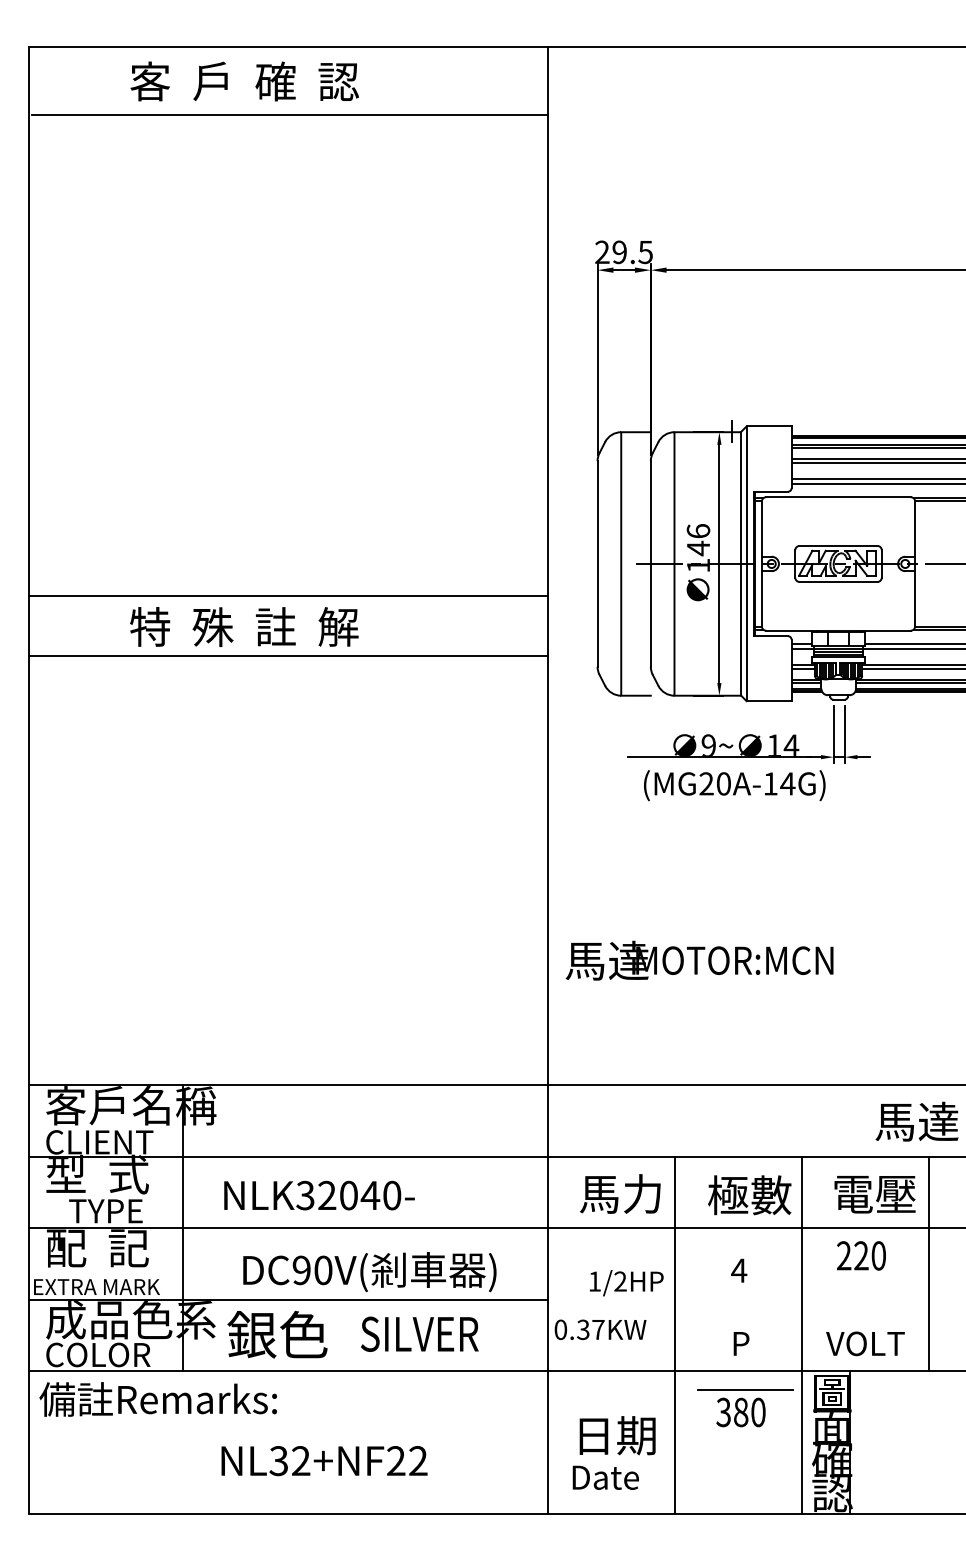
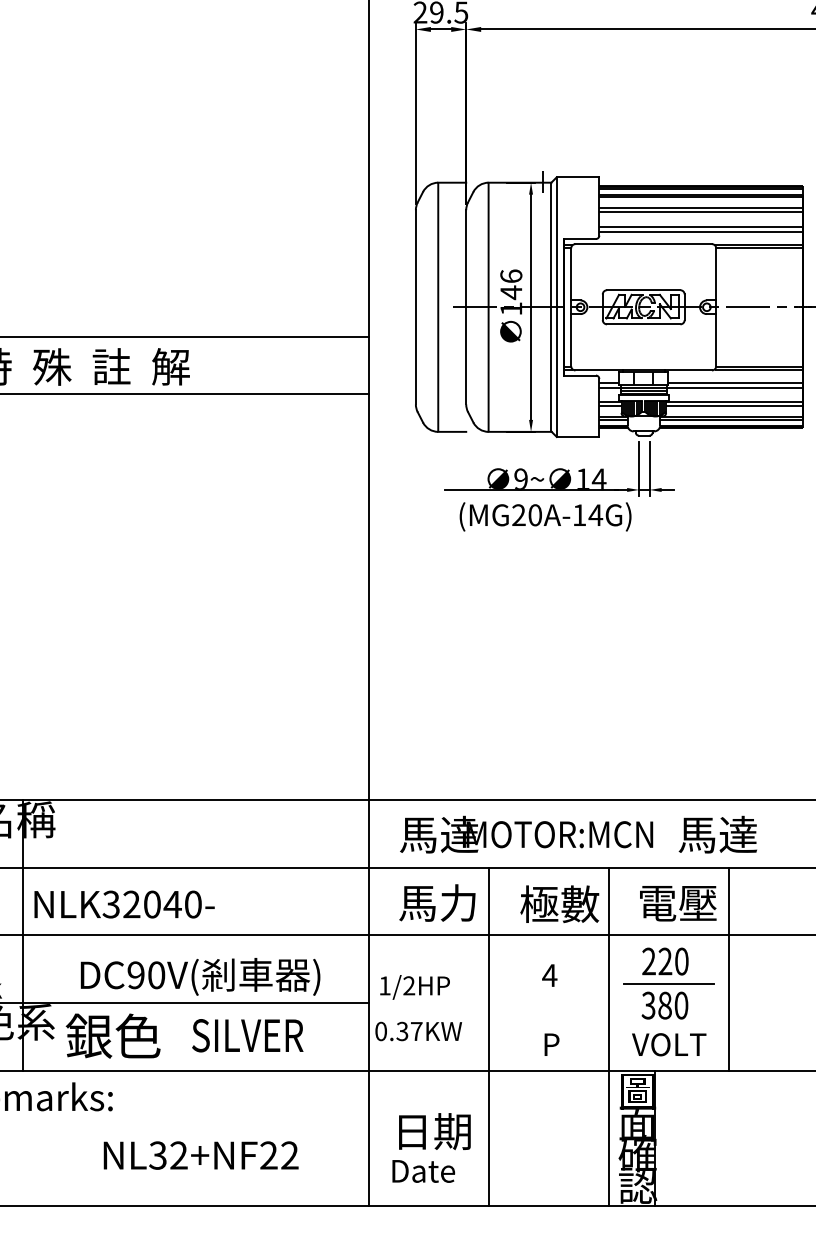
text: (699, 960) -> (526, 834), moved
text: (319, 1195) -> (124, 904), moved
text: (626, 1283) -> (414, 987), moved
part: (745, 1408) -> (669, 1001), moved
text: (324, 1461) -> (201, 1156), moved

